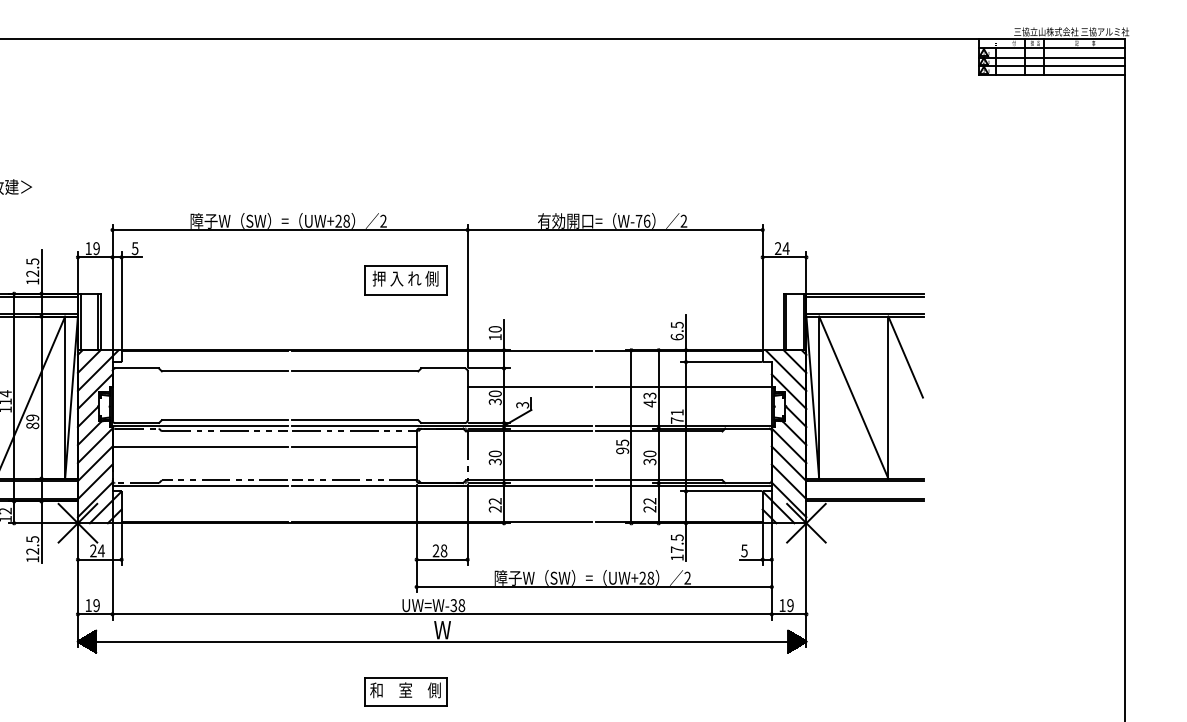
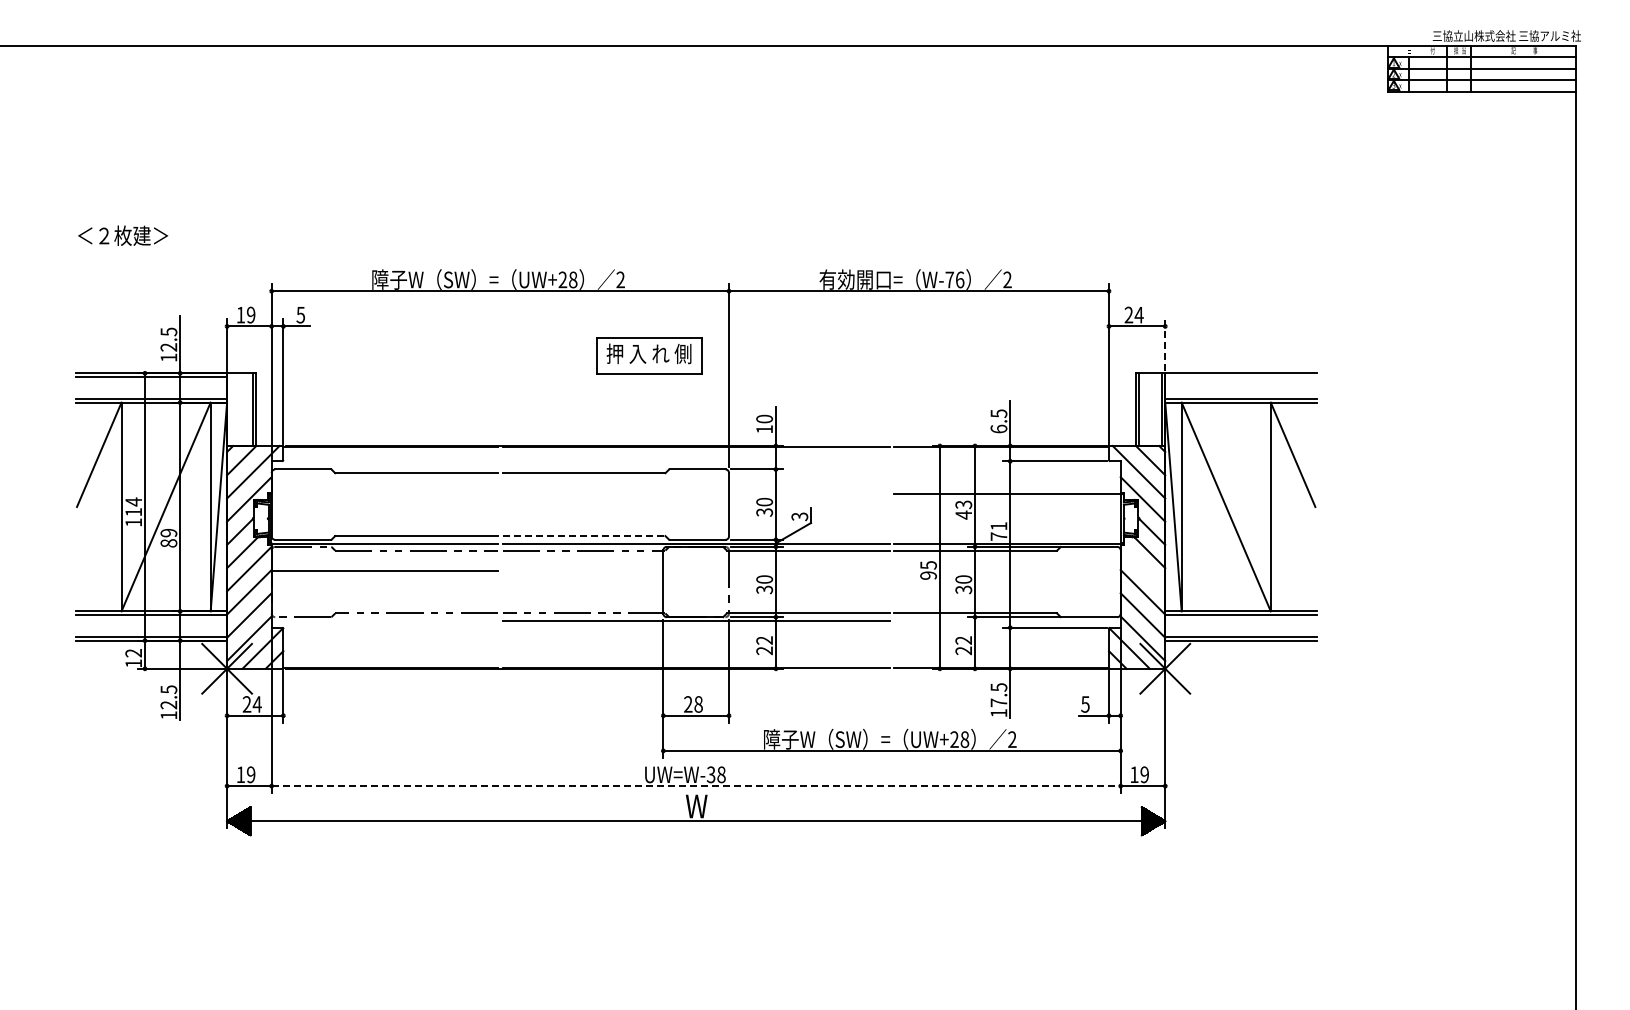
line: (806, 272) -> (1165, 345), solid -> dashed
line: (864, 296) -> (1240, 376), removed
line: (80, 321) -> (230, 409), removed
line: (530, 387) -> (809, 493), removed
line: (355, 420) -> (584, 536), solid -> dashed
line: (788, 445) -> (1142, 568), removed
line: (353, 446) -> (582, 570), removed
line: (200, 486) -> (384, 621), removed
line: (683, 486) -> (1007, 621), removed
line: (442, 614) -> (696, 786), solid -> dashed
part: (405, 692) -> (649, 886), removed

